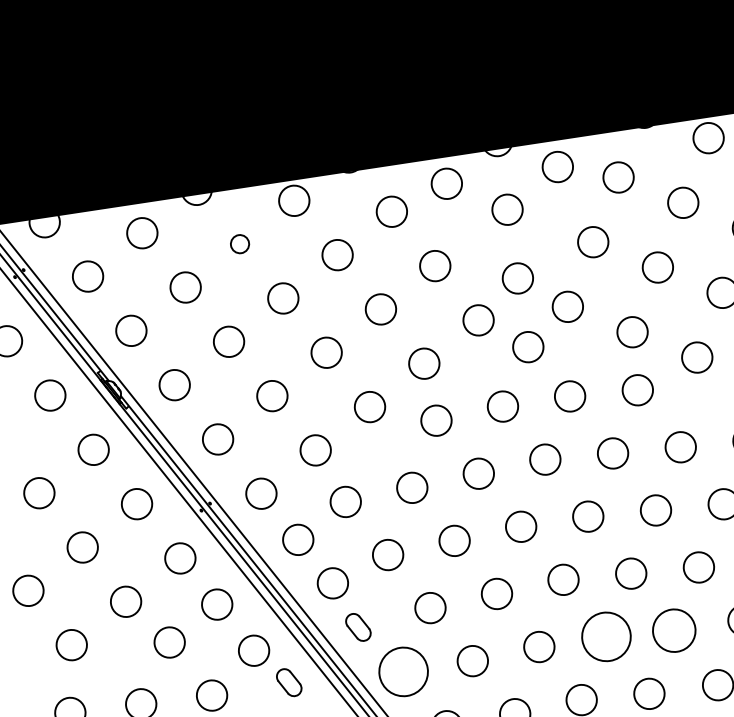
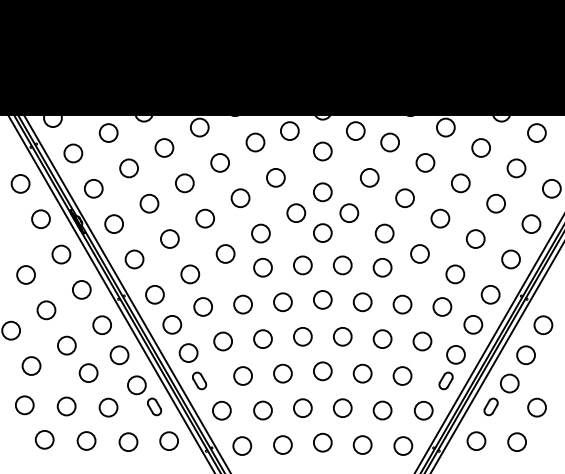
circle: (239, 243) -> (164, 147), size x1.67
circle: (673, 630) -> (382, 410), size x0.71
circle: (606, 637) -> (342, 408), size x0.62
circle: (402, 671) -> (221, 410), size x0.62

